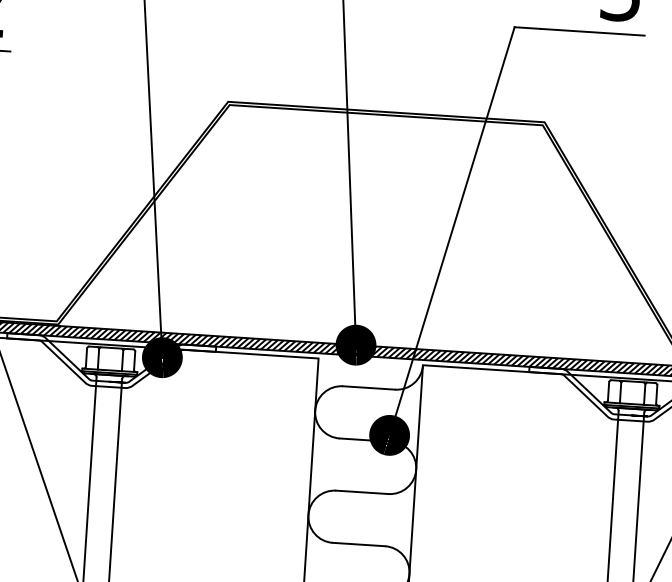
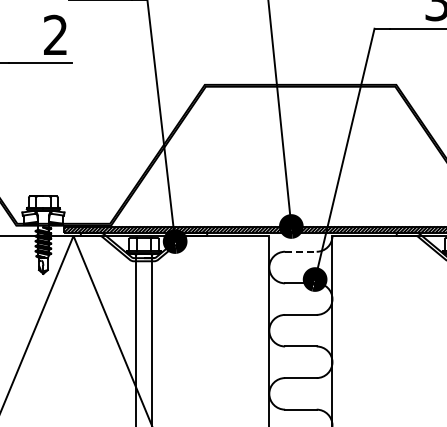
line: (368, 387) -> (300, 251), solid -> dashed

